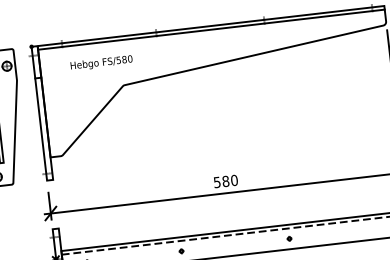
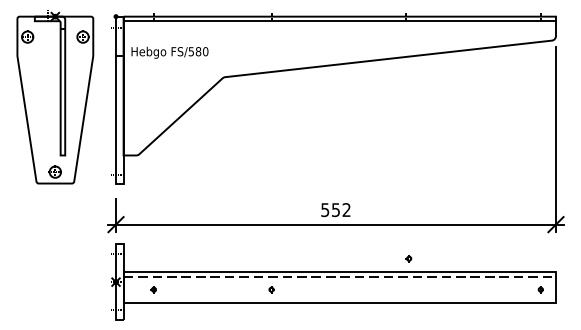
text: (101, 62) -> (169, 52), moved
text: (229, 181) -> (340, 210), 580 -> 552
part: (288, 238) -> (408, 258), moved

